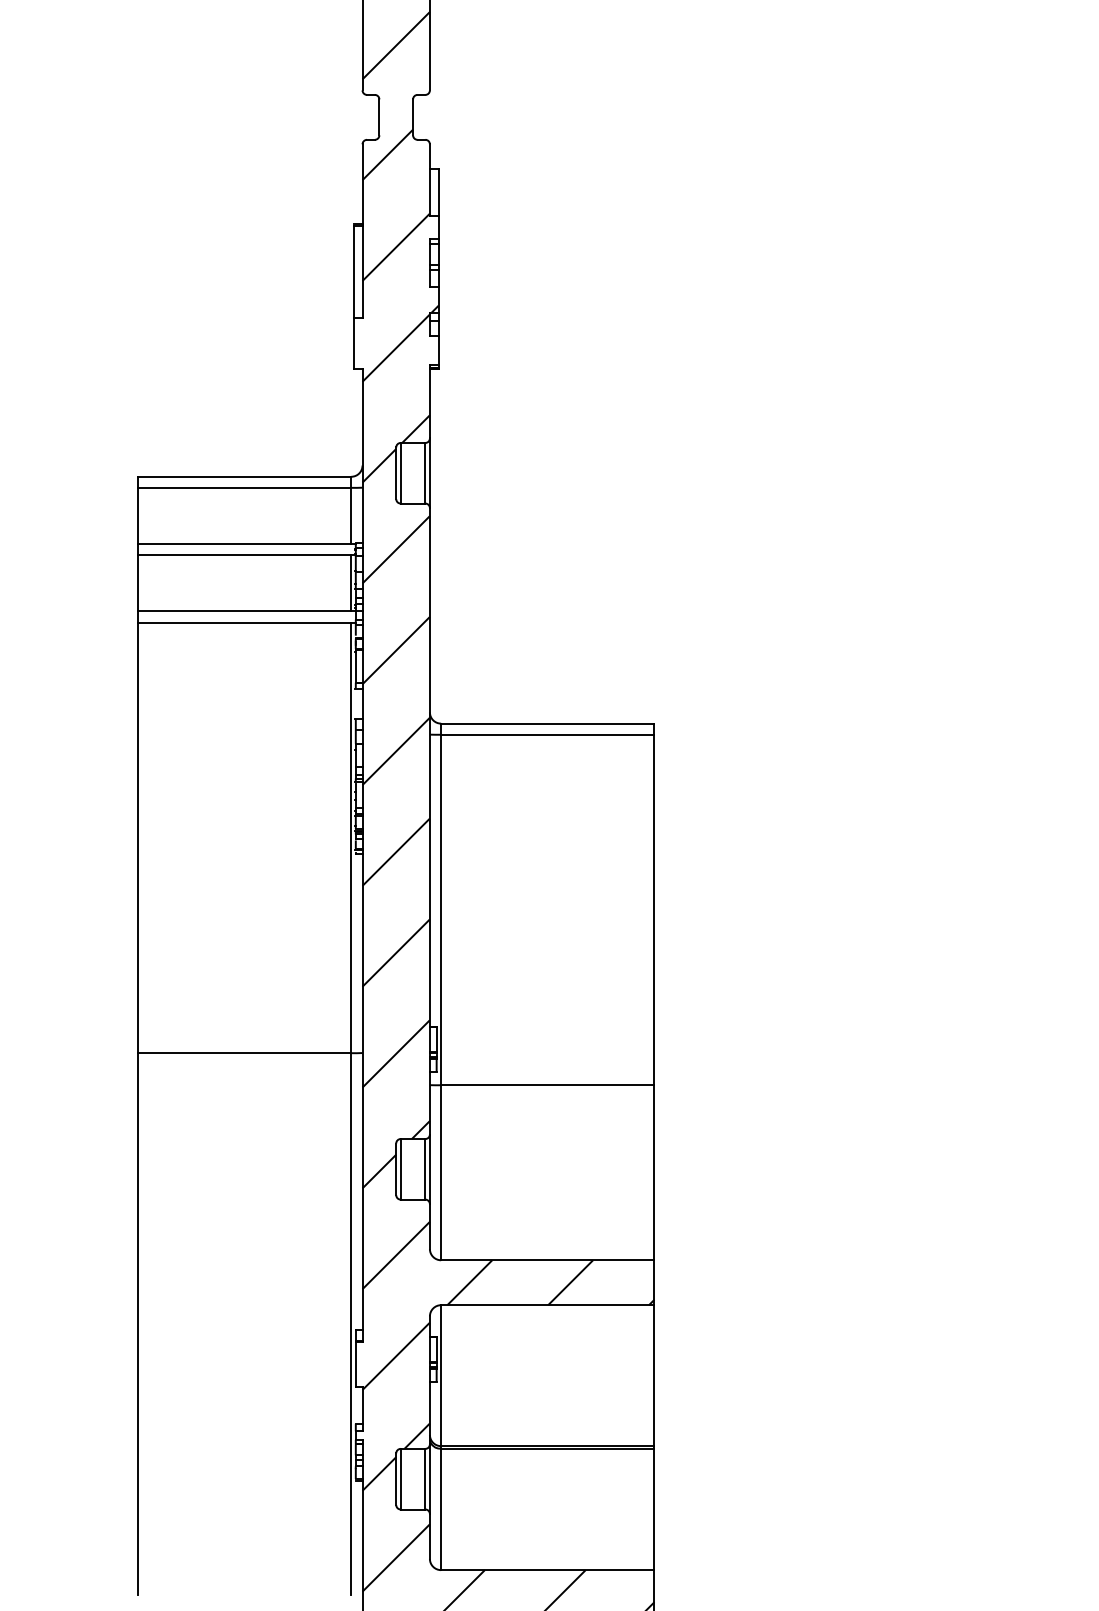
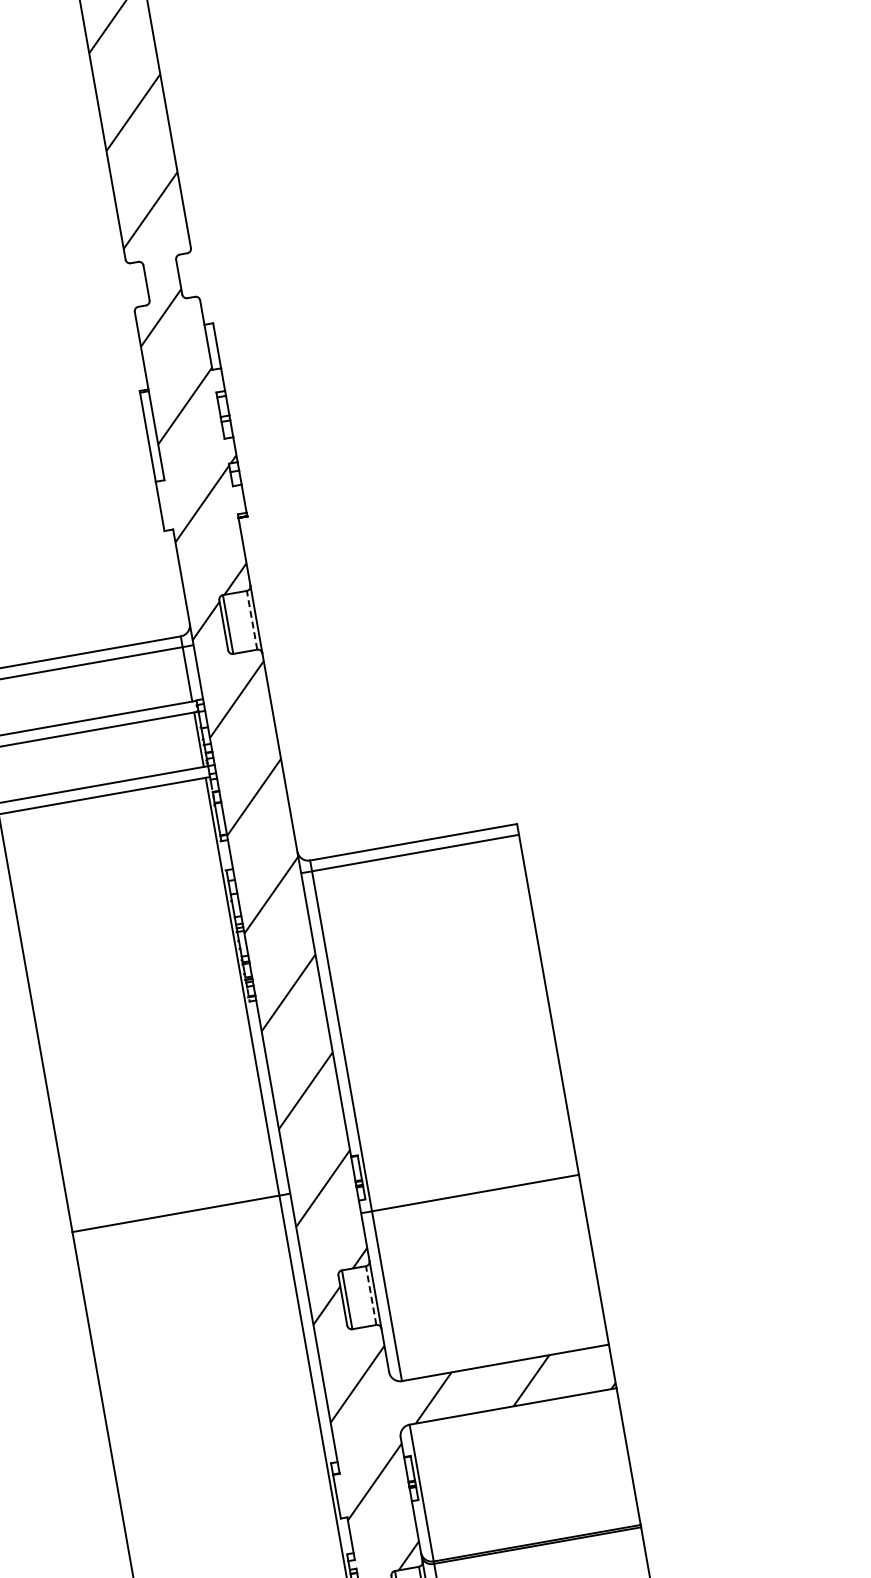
line: (425, 472) -> (252, 619), solid -> dashed
line: (425, 1168) -> (371, 1294), solid -> dashed

